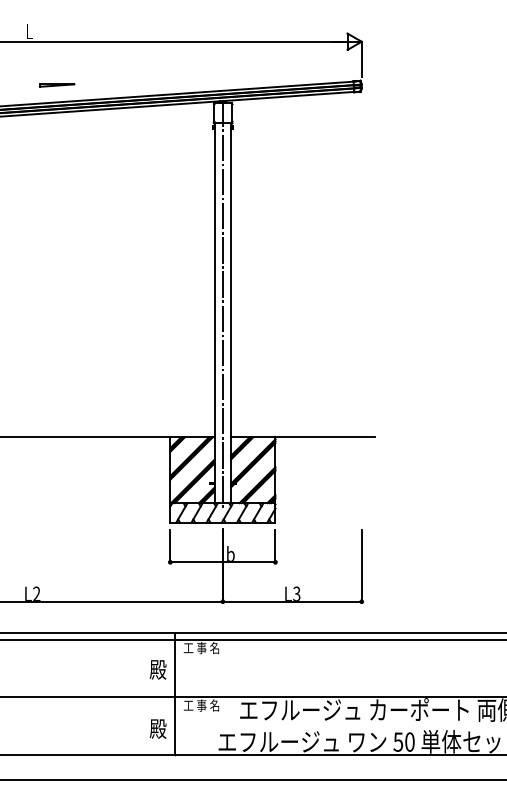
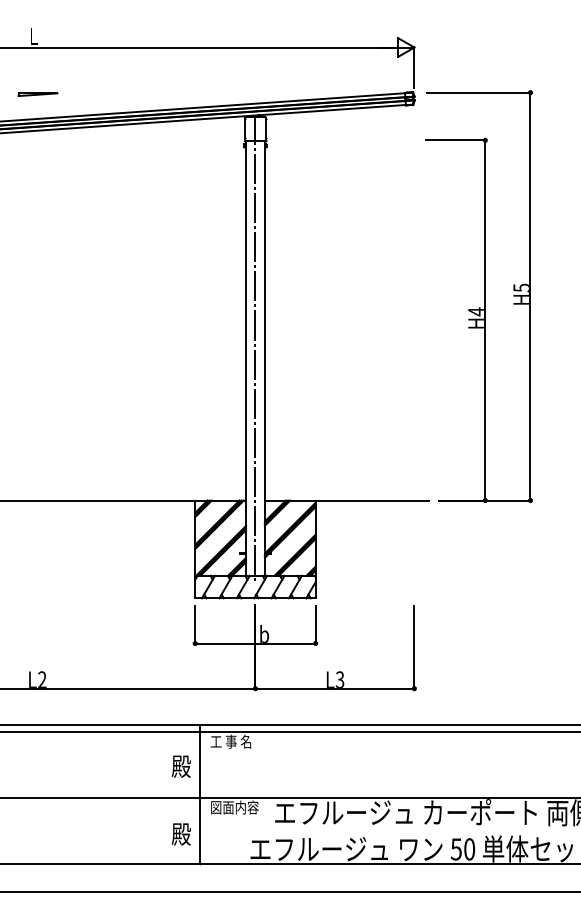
line: (56, 85) -> (37, 94), moved
part: (417, 259) -> (478, 296), added
text: (204, 705) -> (234, 807), 工 事 名 -> 図面内容

